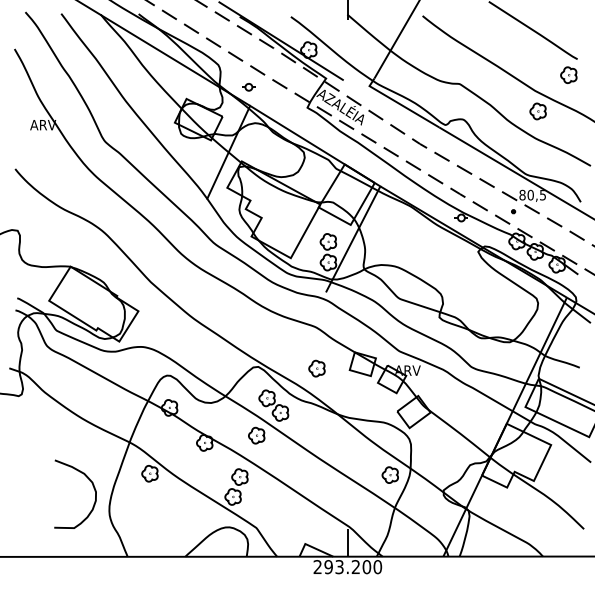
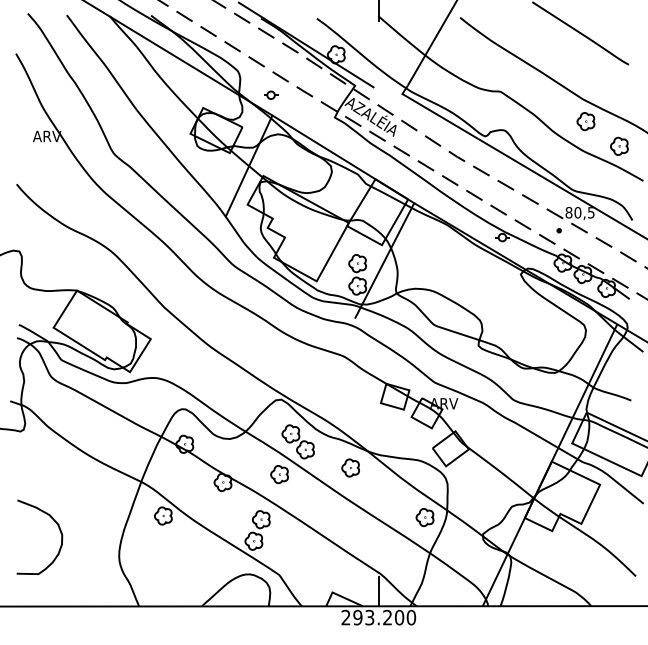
part: (568, 74) -> (619, 145), moved
part: (316, 368) -> (350, 467), moved
curve: (93, 488) -> (59, 530), moved

